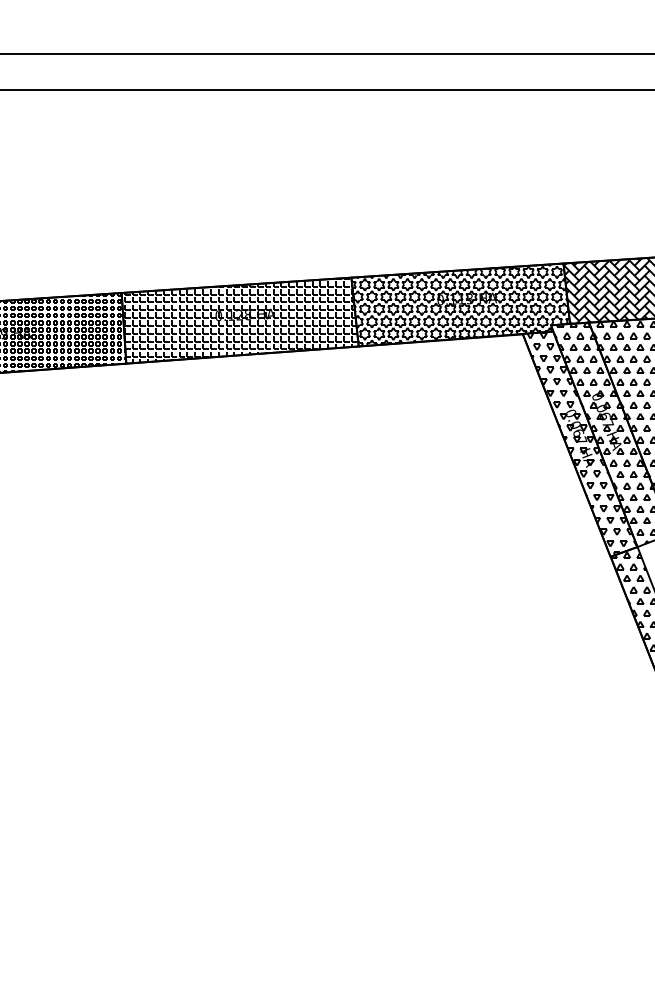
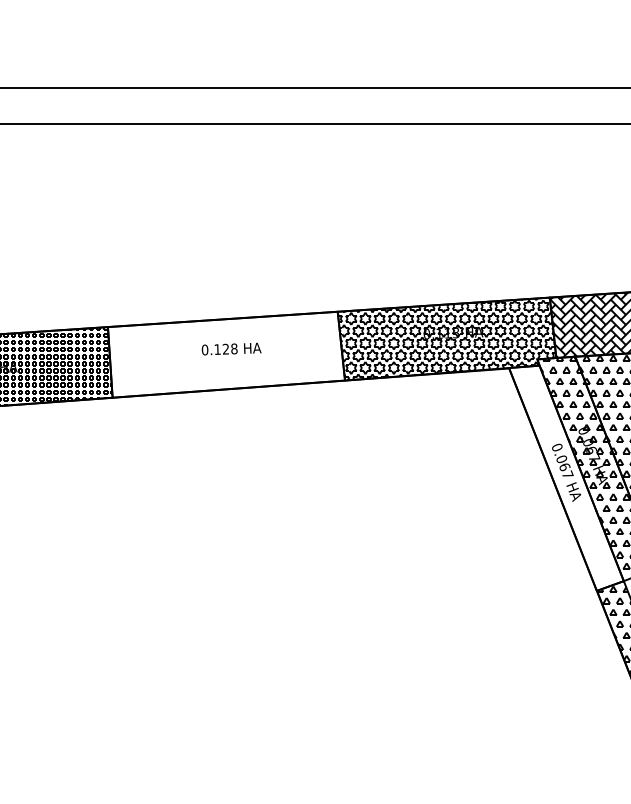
hatch: (239, 320) -> (225, 354), removed
hatch: (581, 443) -> (567, 477), removed

